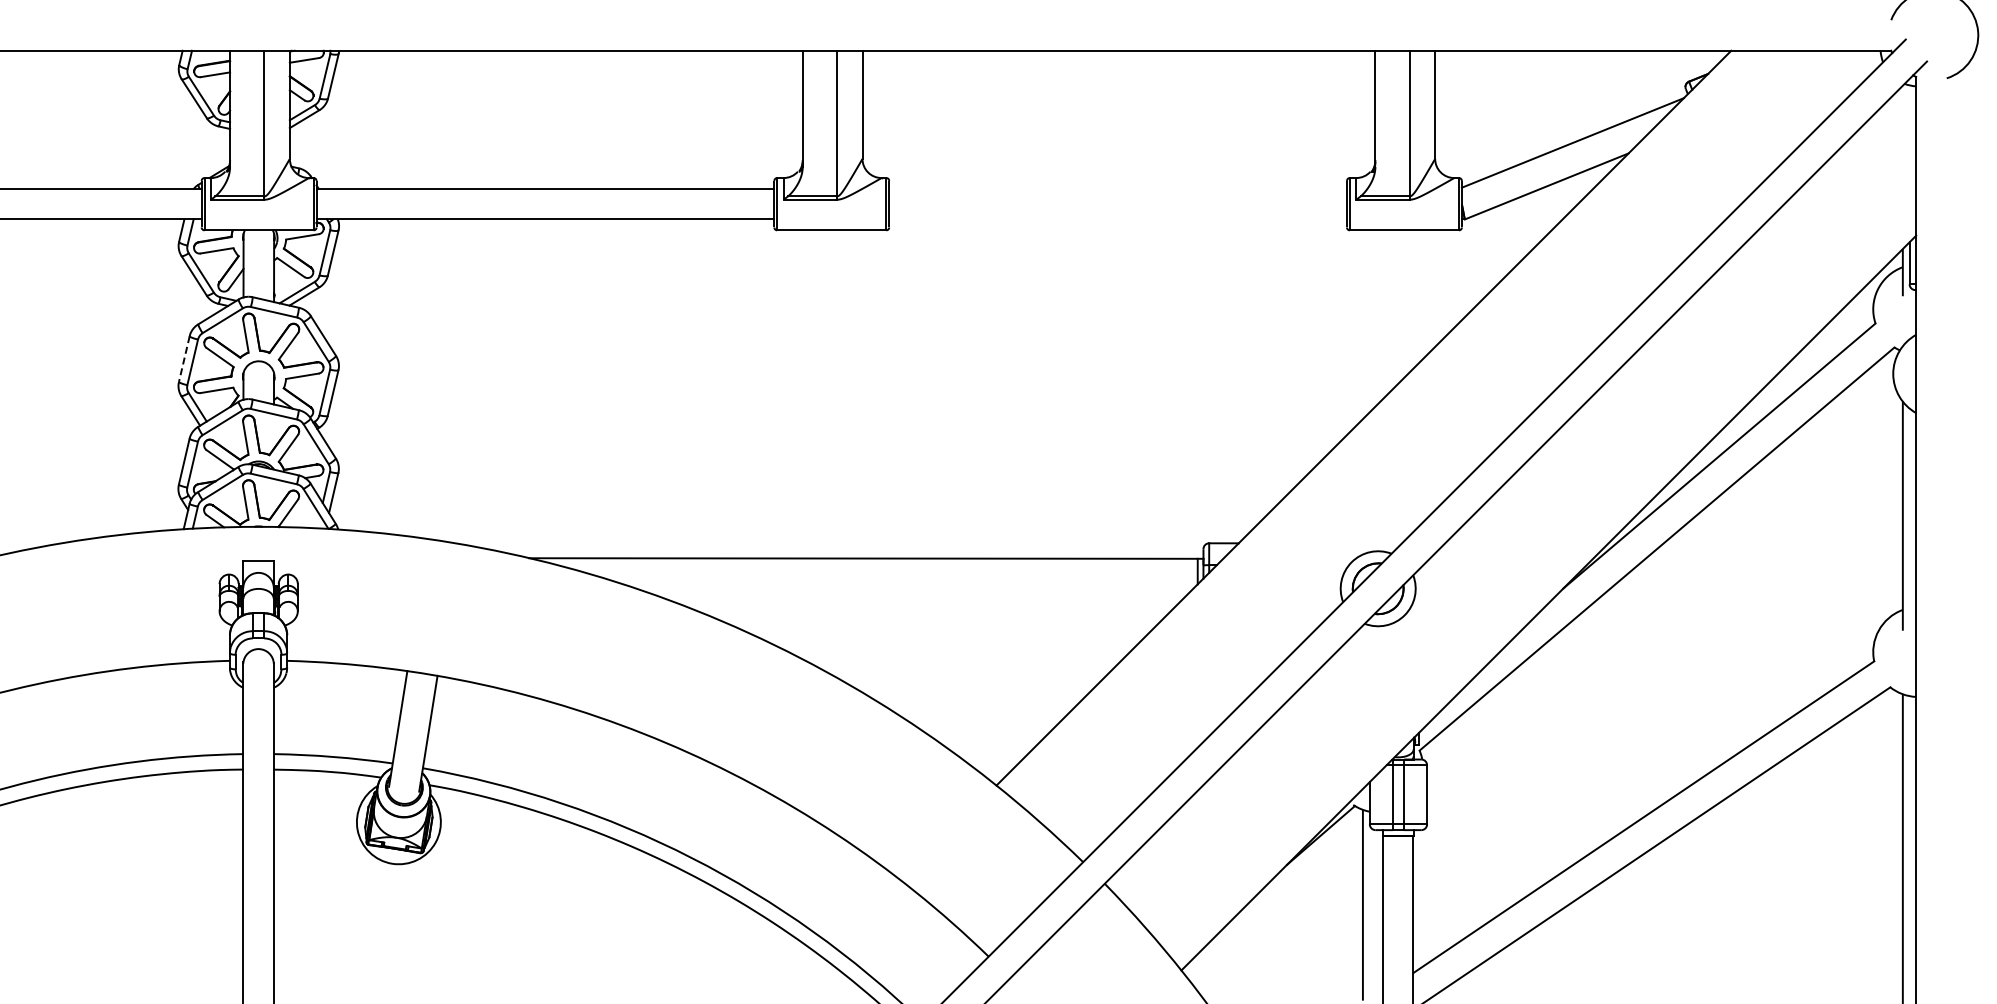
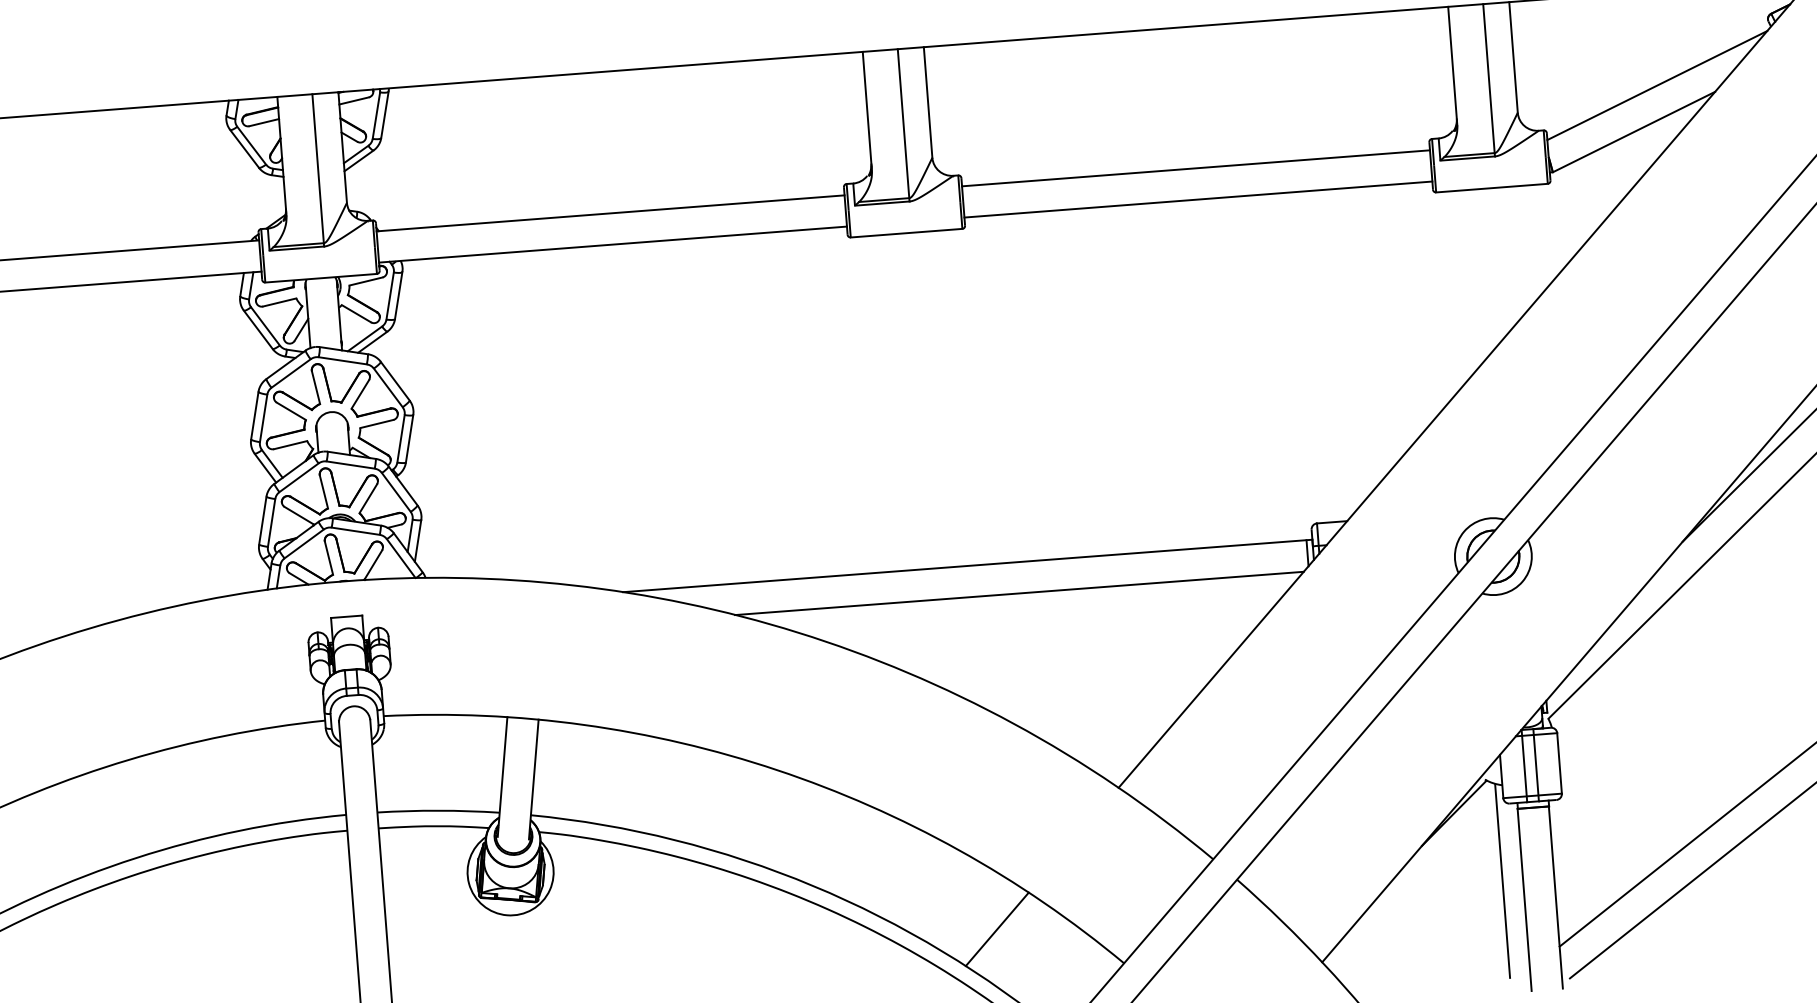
line: (1117, 188) -> (1195, 167), added
line: (1117, 219) -> (1197, 199), added
line: (184, 359) -> (255, 416), dashed -> solid
line: (914, 588) -> (1019, 592), added
line: (867, 913) -> (996, 928), added

